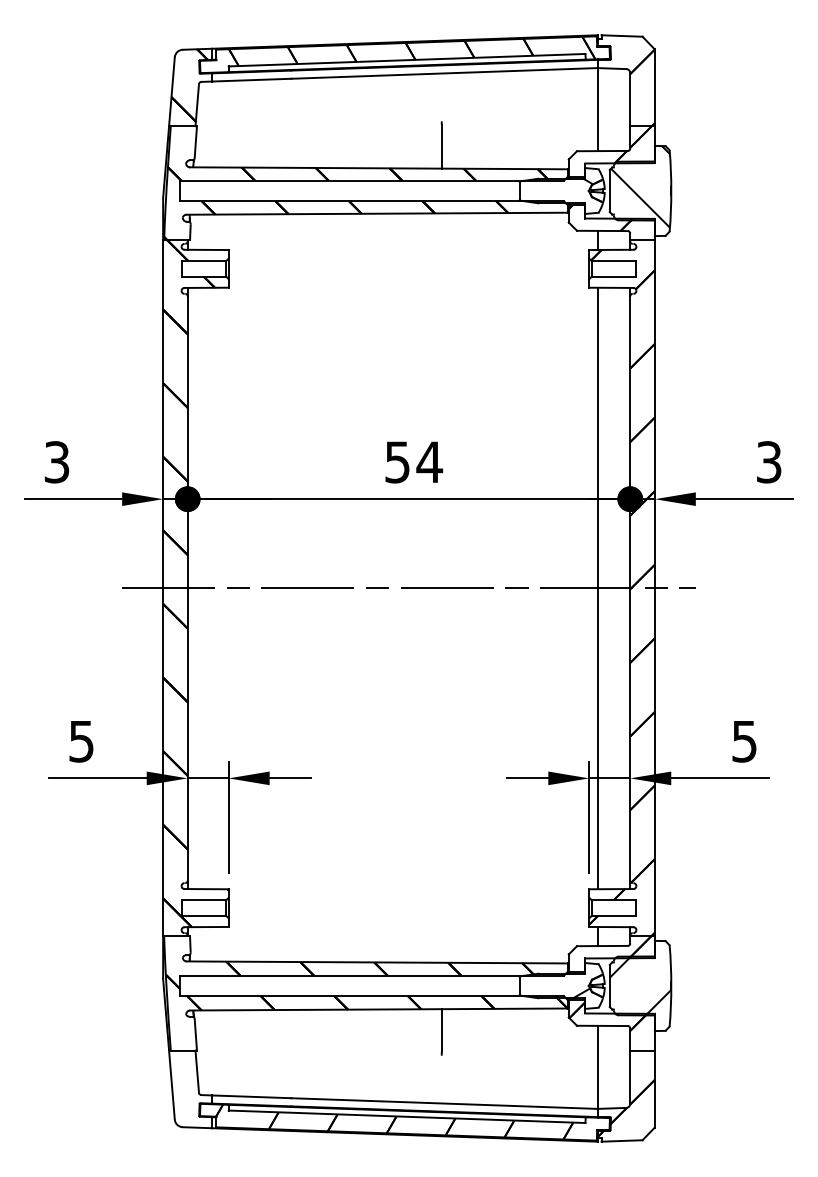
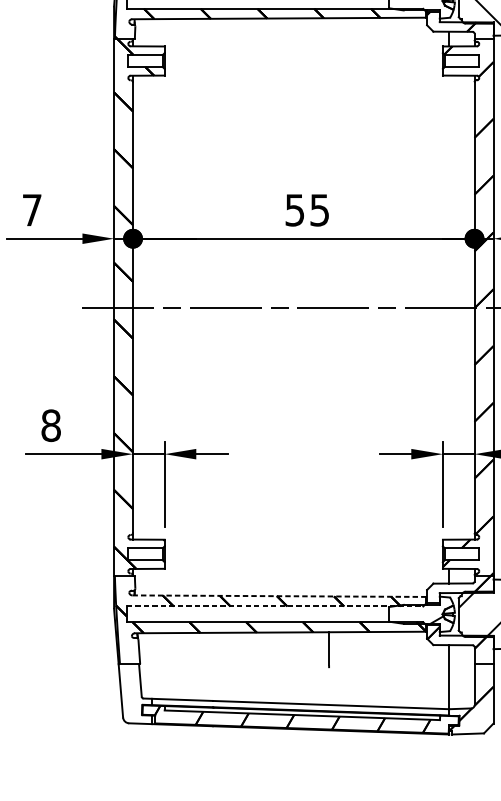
text: (56, 462) -> (31, 210), 3 -> 7
text: (429, 462) -> (319, 210), 54 -> 55
line: (597, 588) -> (449, 307), removed
text: (81, 741) -> (51, 425), 5 -> 8
line: (377, 962) -> (279, 596), solid -> dashed
line: (372, 975) -> (275, 606), solid -> dashed

